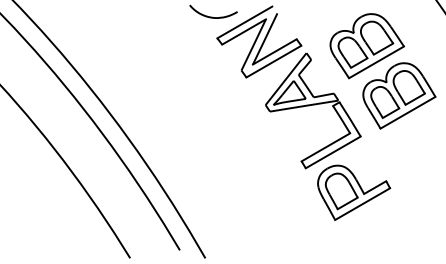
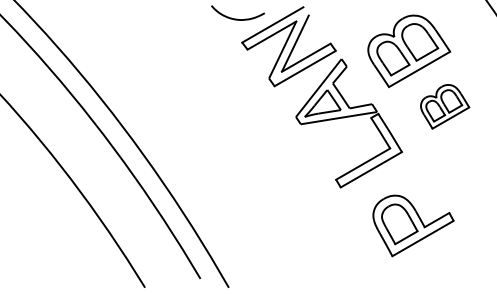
part: (399, 95) -> (445, 106), size x0.6
part: (354, 192) -> (413, 225), moved

